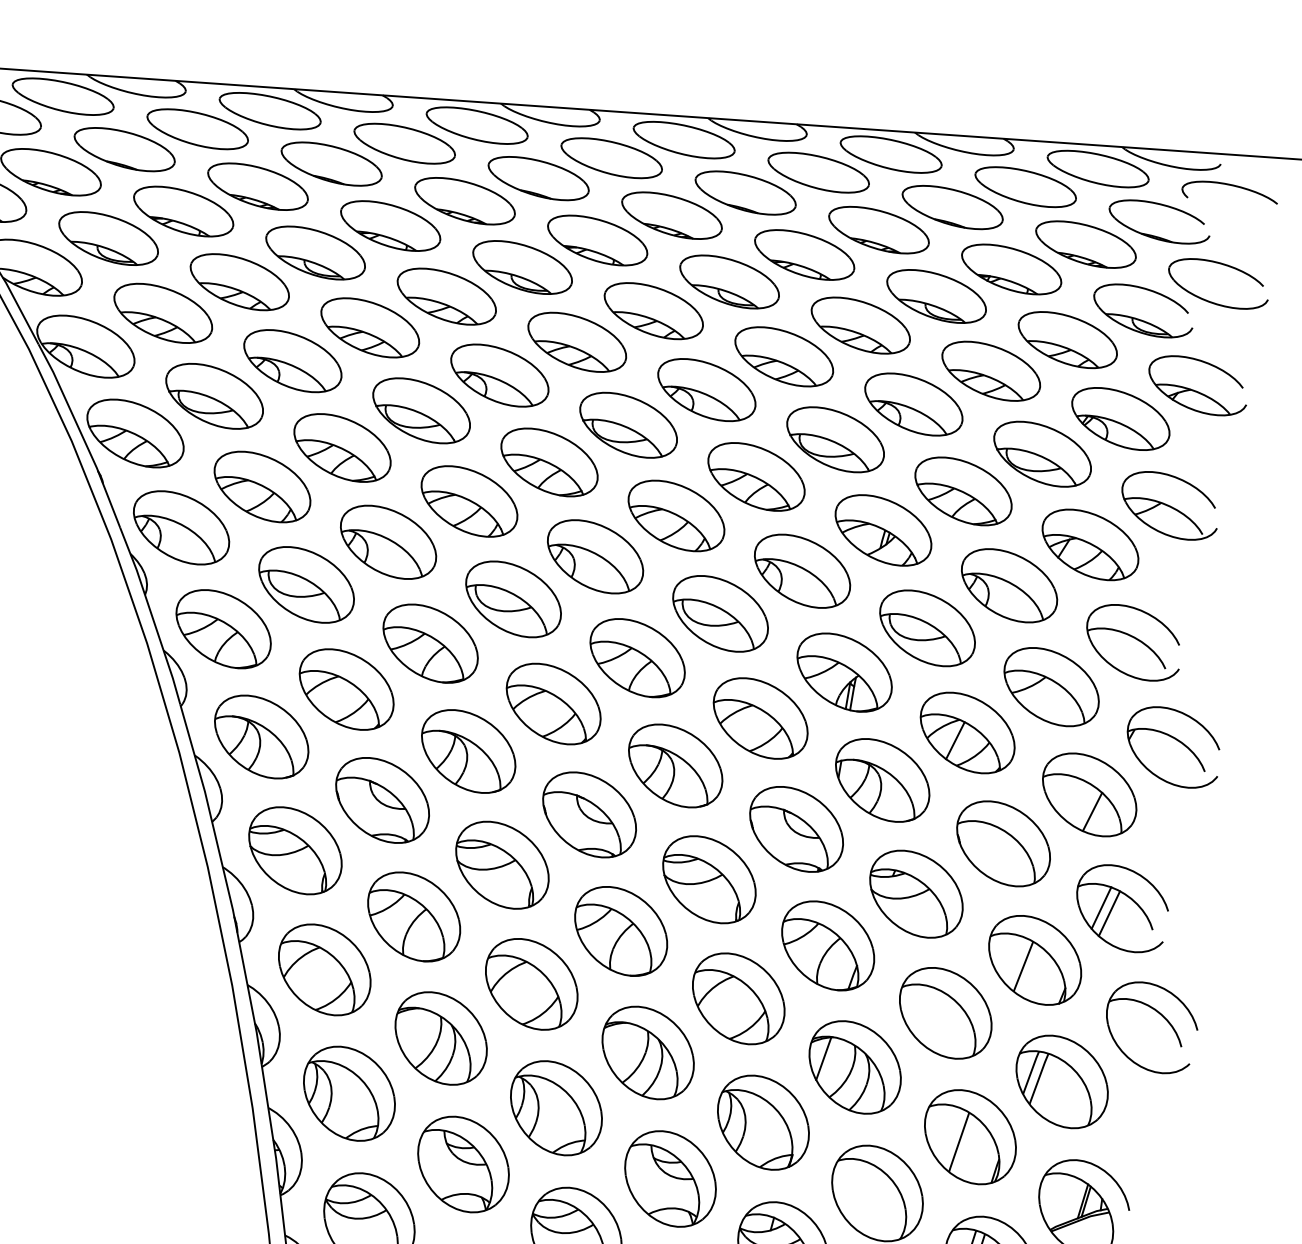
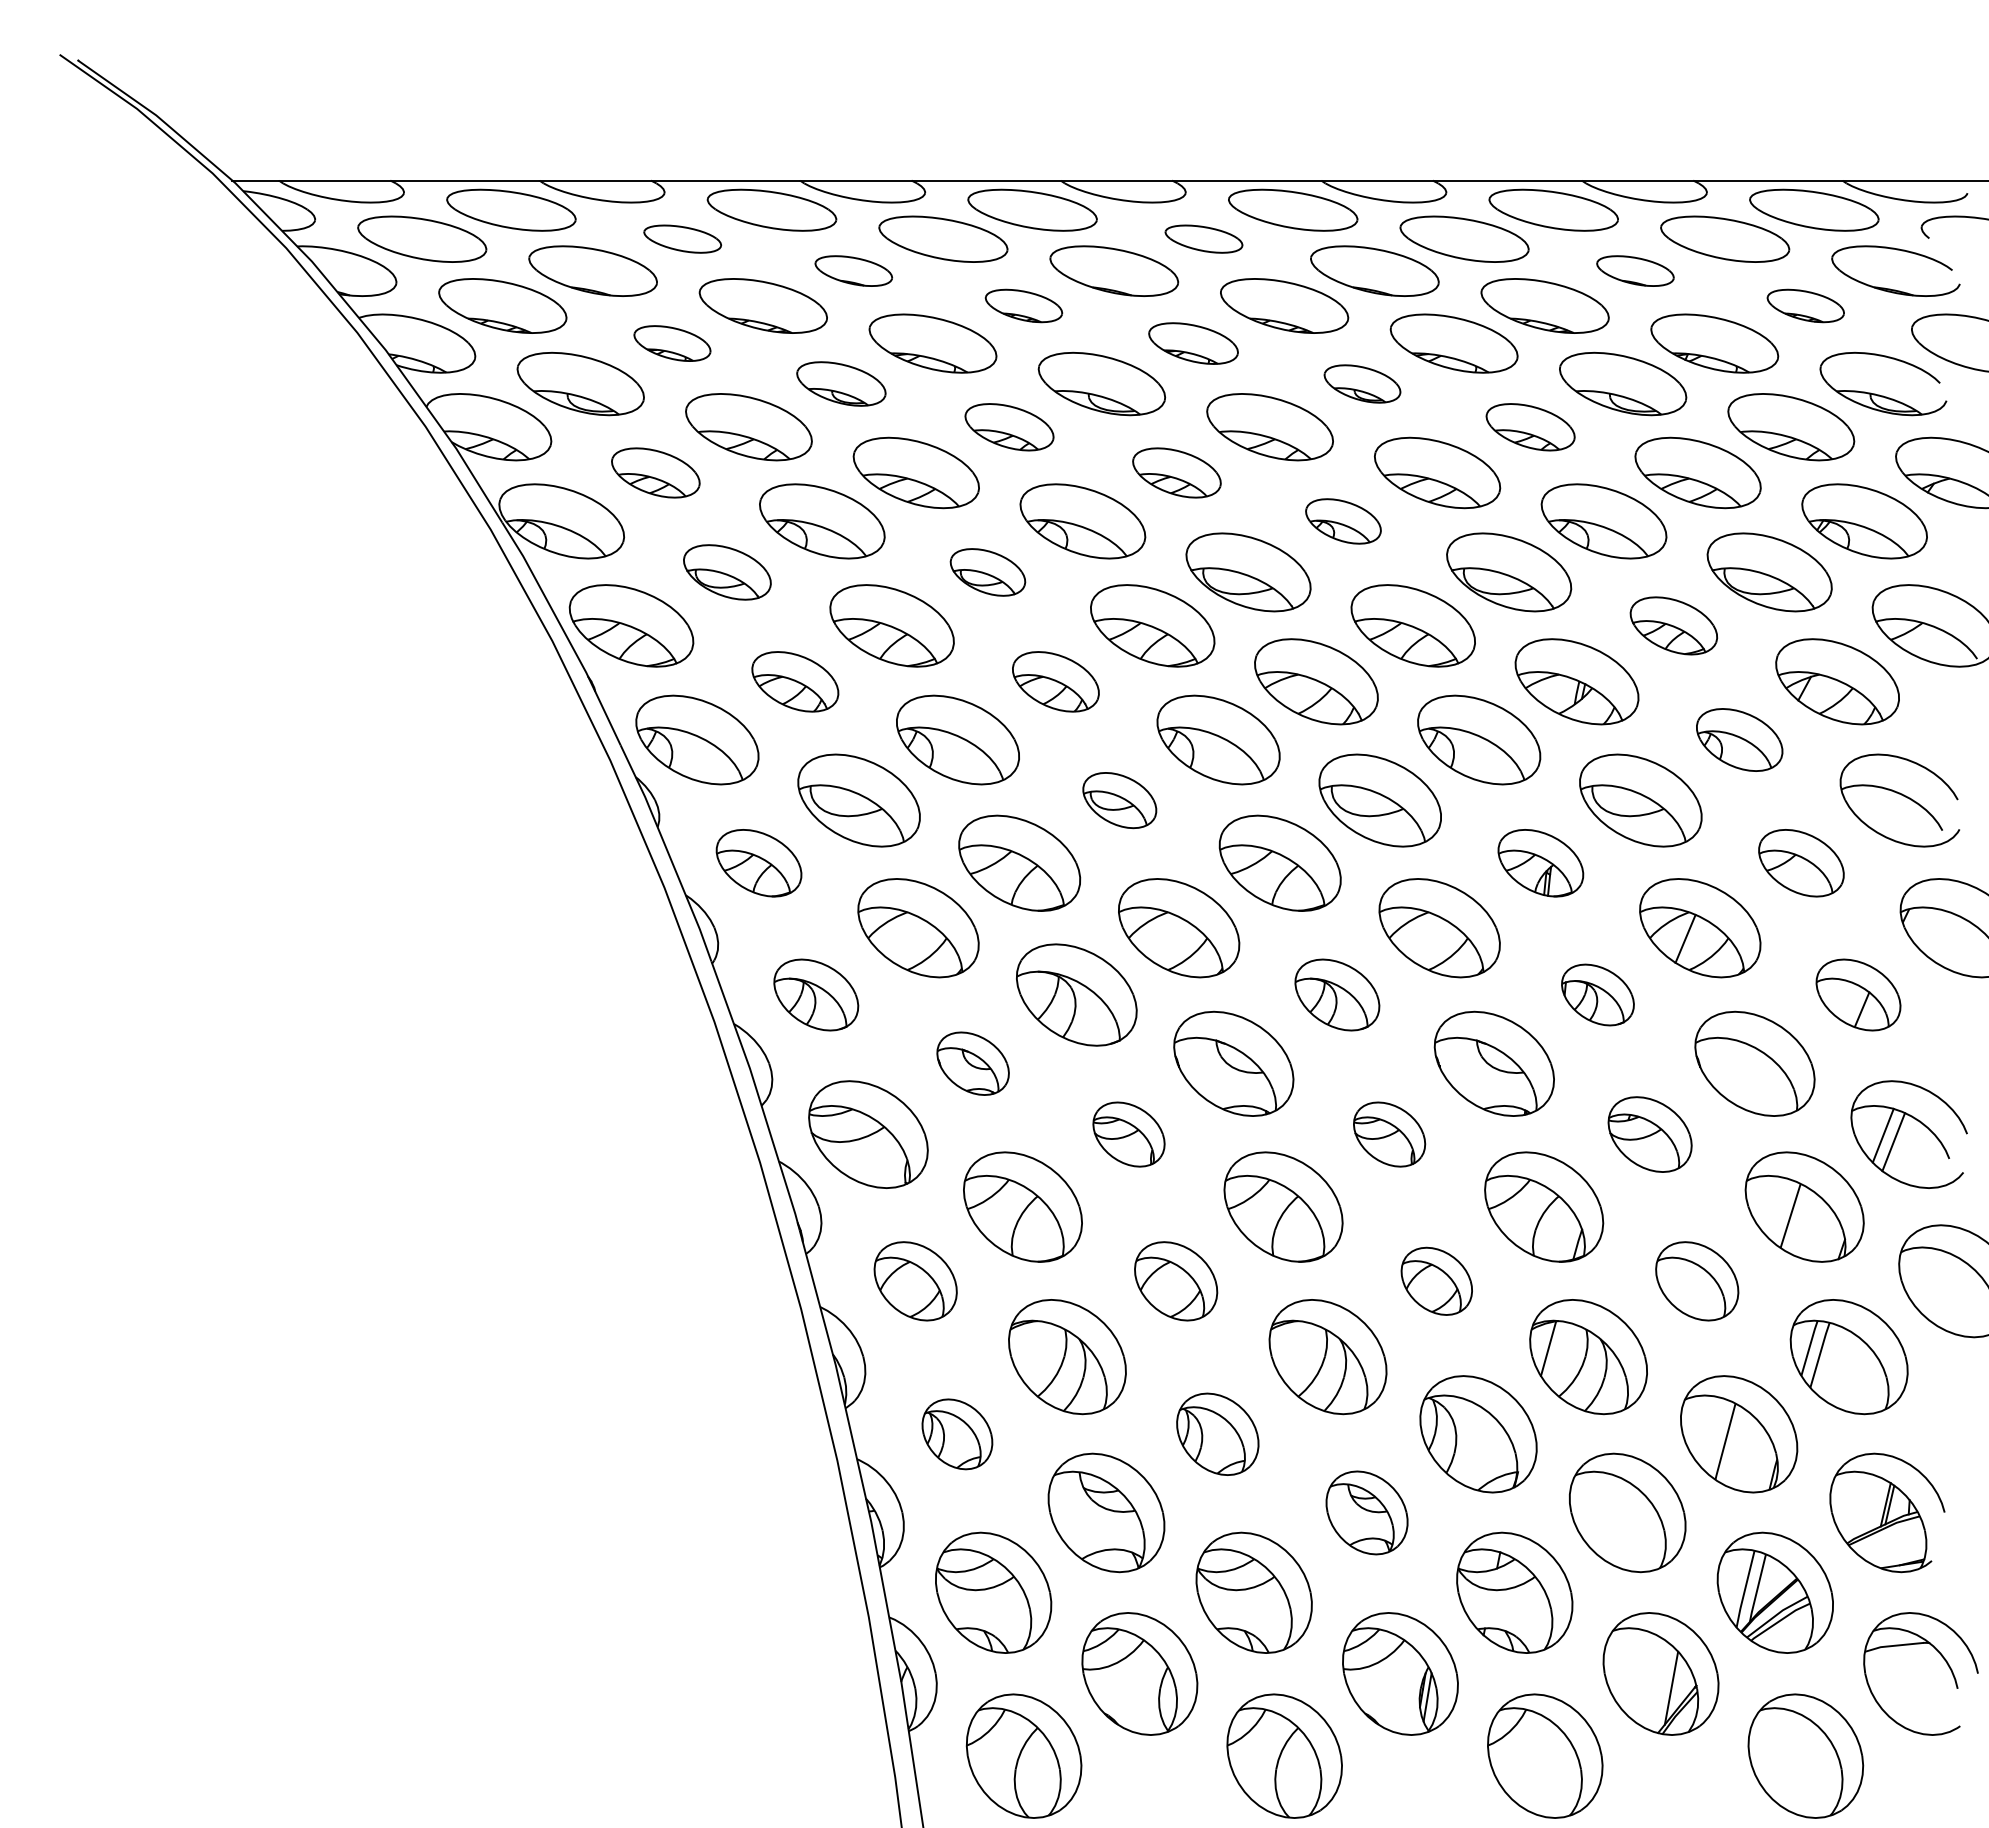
part: (197, 128) -> (682, 238), size x0.6
part: (611, 157) -> (1203, 238), size x0.6
part: (331, 163) -> (853, 270), size x0.6
part: (464, 200) -> (1023, 305), size x0.6
part: (952, 207) -> (1635, 270), size x0.6
part: (183, 211) -> (672, 343), size x0.6
part: (597, 240) -> (1193, 343), size x0.7
part: (1085, 244) -> (1805, 305), size x0.6
part: (315, 252) -> (841, 383), size x0.7
part: (729, 281) -> (1362, 383), size x0.6
part: (446, 296) -> (1009, 427), size x0.7
part: (163, 313) -> (655, 472), size x0.7
part: (860, 325) -> (1530, 427), size x0.7
part: (576, 341) -> (1176, 472), size x0.7
part: (706, 390) -> (1343, 521), size x0.6
part: (214, 396) -> (727, 572), size x0.7
part: (421, 410) -> (987, 572), size x0.6
part: (262, 486) -> (795, 681), size x0.7
part: (963, 491) -> (1673, 625), size x0.7
part: (469, 501) -> (1055, 681), size x0.7
part: (1009, 585) -> (1739, 739), size x0.7
part: (513, 599) -> (1119, 800), size x0.6
part: (223, 628) -> (758, 862), size x0.7
part: (844, 671) -> (1540, 862), size x0.7
part: (1051, 686) -> (1801, 862), size x0.7
part: (261, 736) -> (816, 994), size x0.7
part: (675, 765) -> (1337, 994), size x0.7
part: (882, 780) -> (1597, 994), size x0.6
part: (1089, 794) -> (1858, 994), size x0.7
part: (382, 800) -> (972, 1063), size x0.6
part: (502, 865) -> (1128, 1134), size x0.6
part: (709, 879) -> (1389, 1134), size x0.6
part: (915, 894) -> (1649, 1134), size x0.7
part: (324, 970) -> (915, 1281), size x0.7
part: (531, 984) -> (1175, 1281), size x0.7
part: (738, 999) -> (1436, 1281), size x0.6
part: (945, 1013) -> (1696, 1281), size x0.7
part: (349, 1093) -> (957, 1434), size x0.6
part: (556, 1108) -> (1217, 1434), size x0.7
part: (670, 1178) -> (1366, 1512), size x0.7

